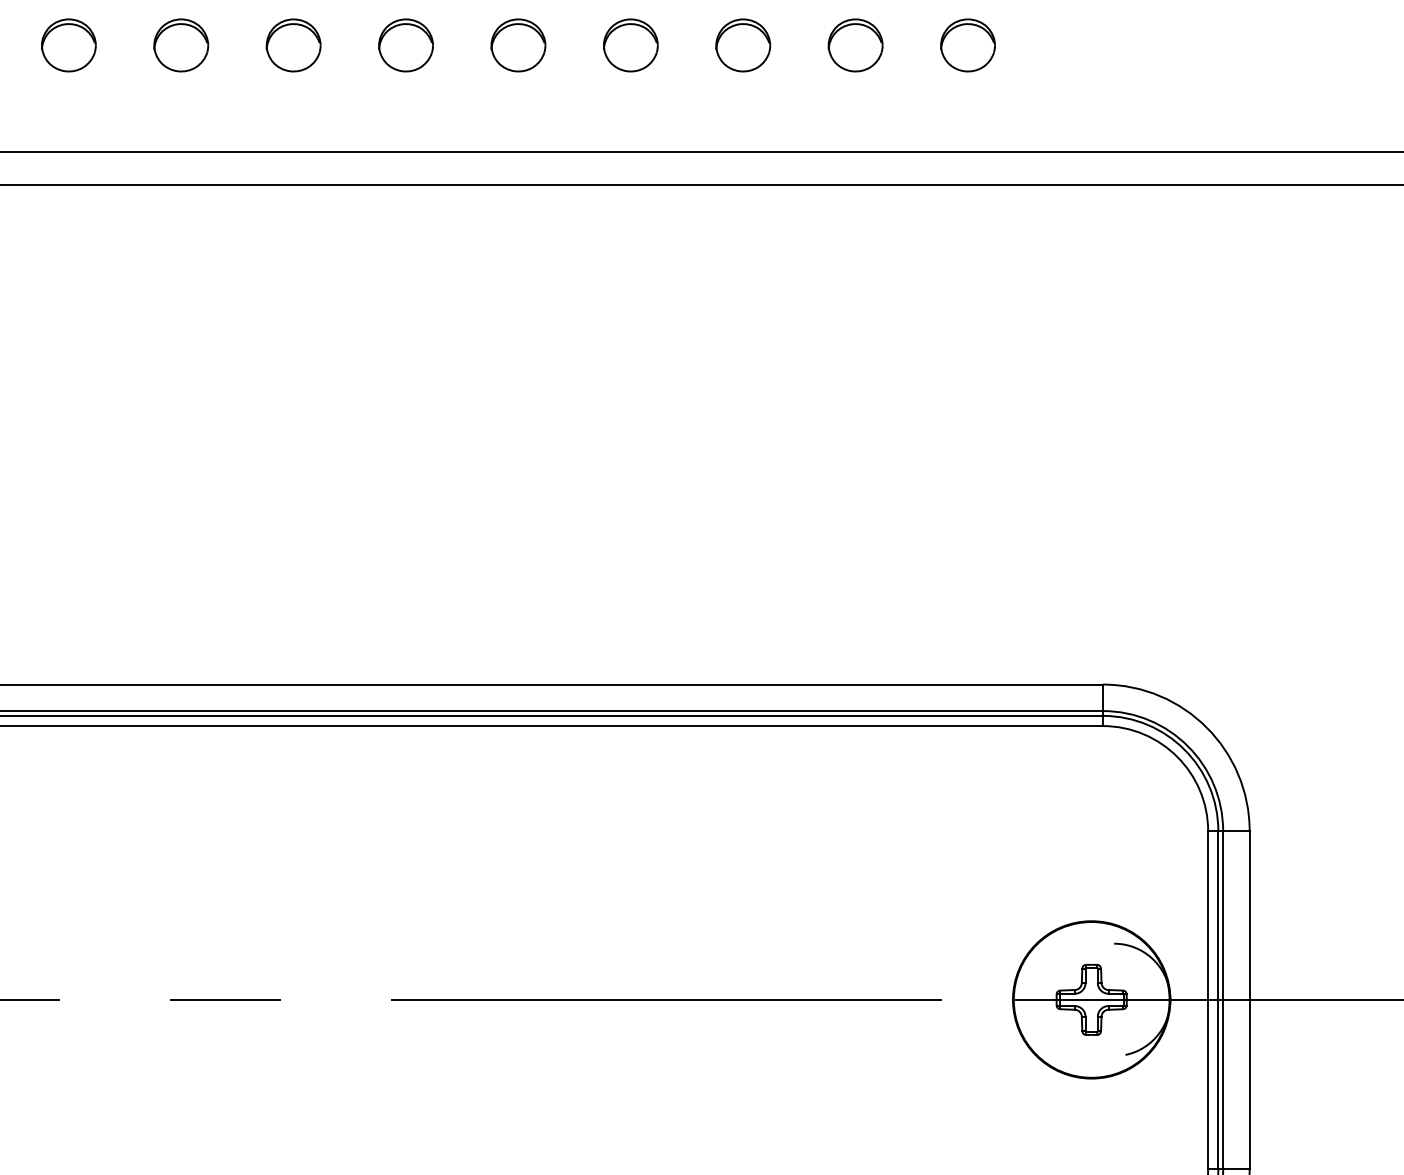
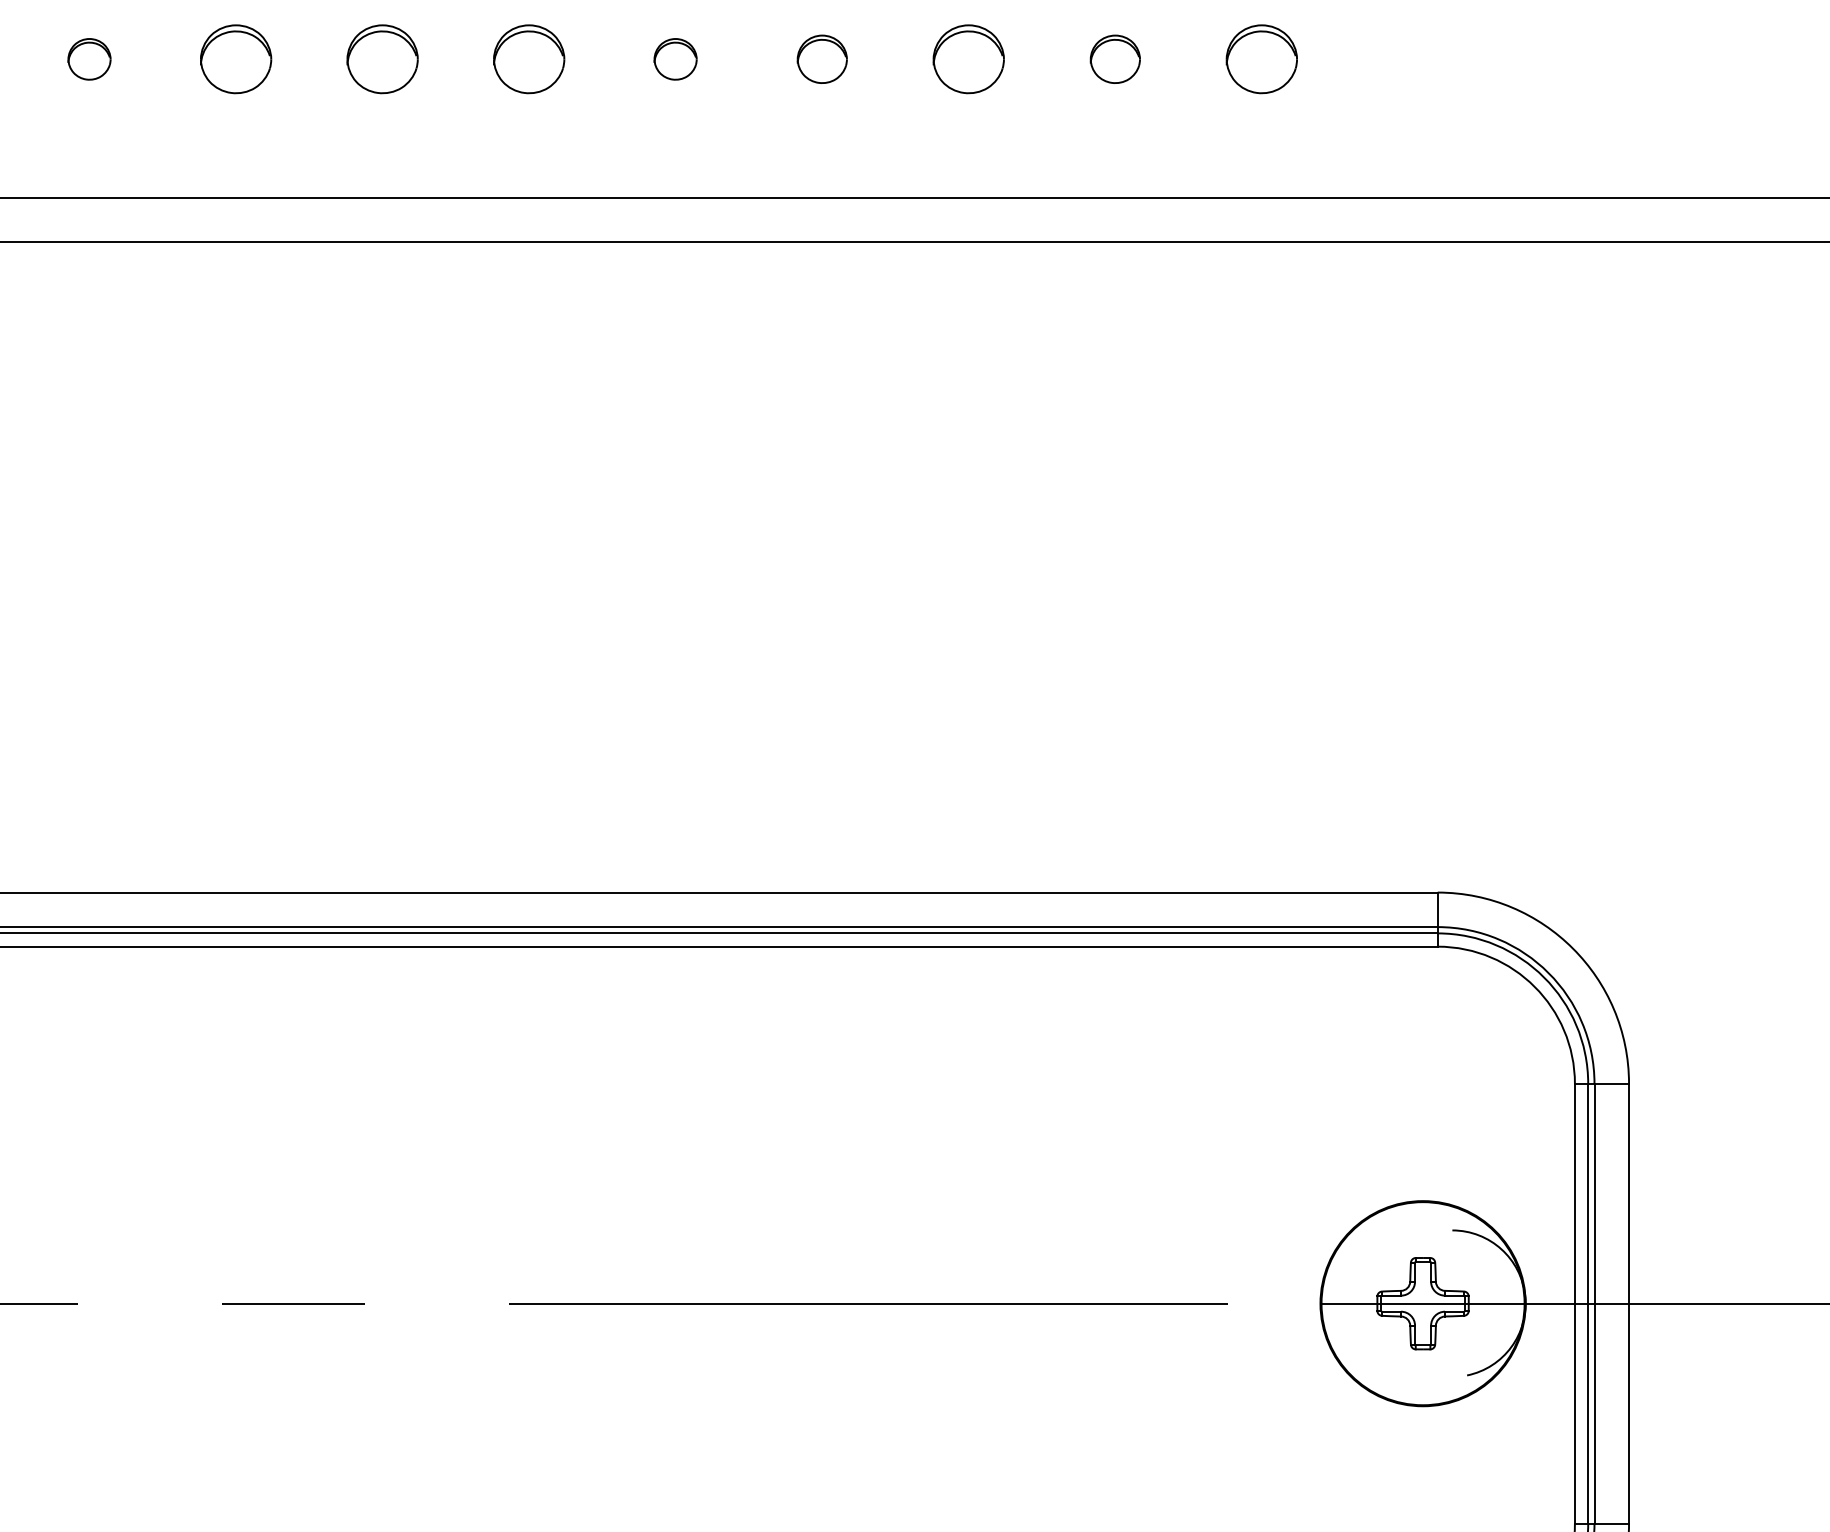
part: (68, 45) -> (89, 59), size x0.6
part: (518, 45) -> (675, 59), size x0.6
part: (631, 45) -> (822, 59), size x0.7
part: (855, 45) -> (1115, 59), size x0.7

